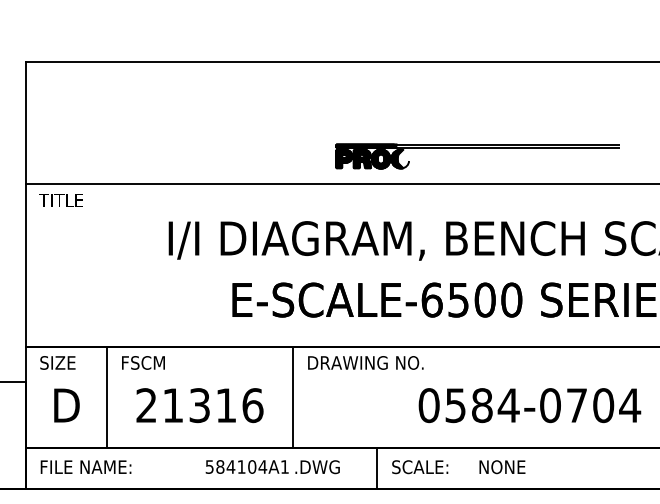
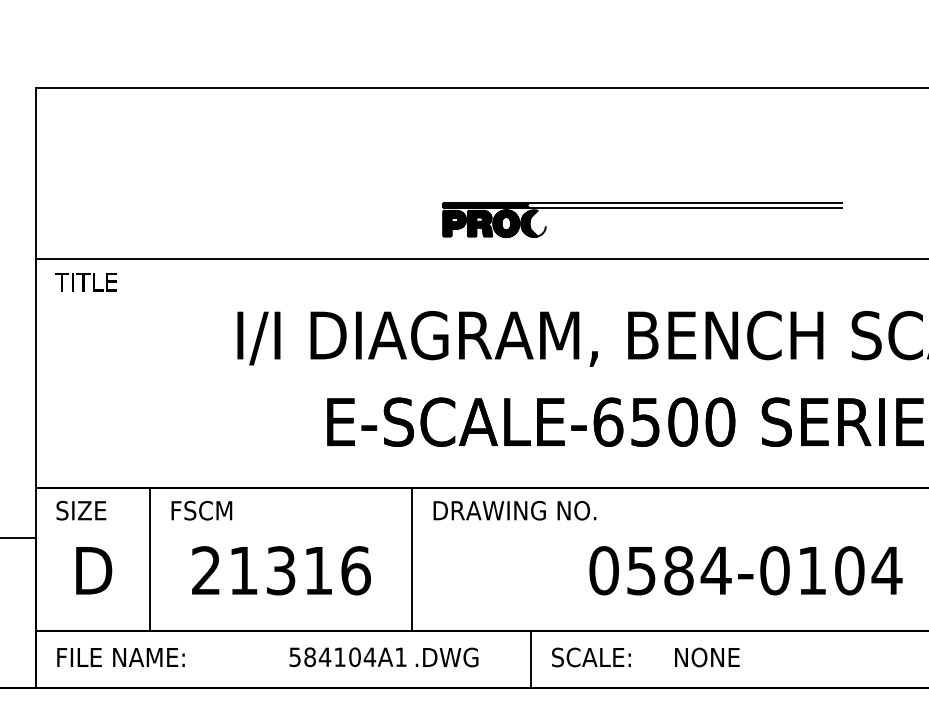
part: (477, 148) -> (642, 208), moved
text: (577, 405) -> (812, 570), 0584-0704 -> 0584-0104

